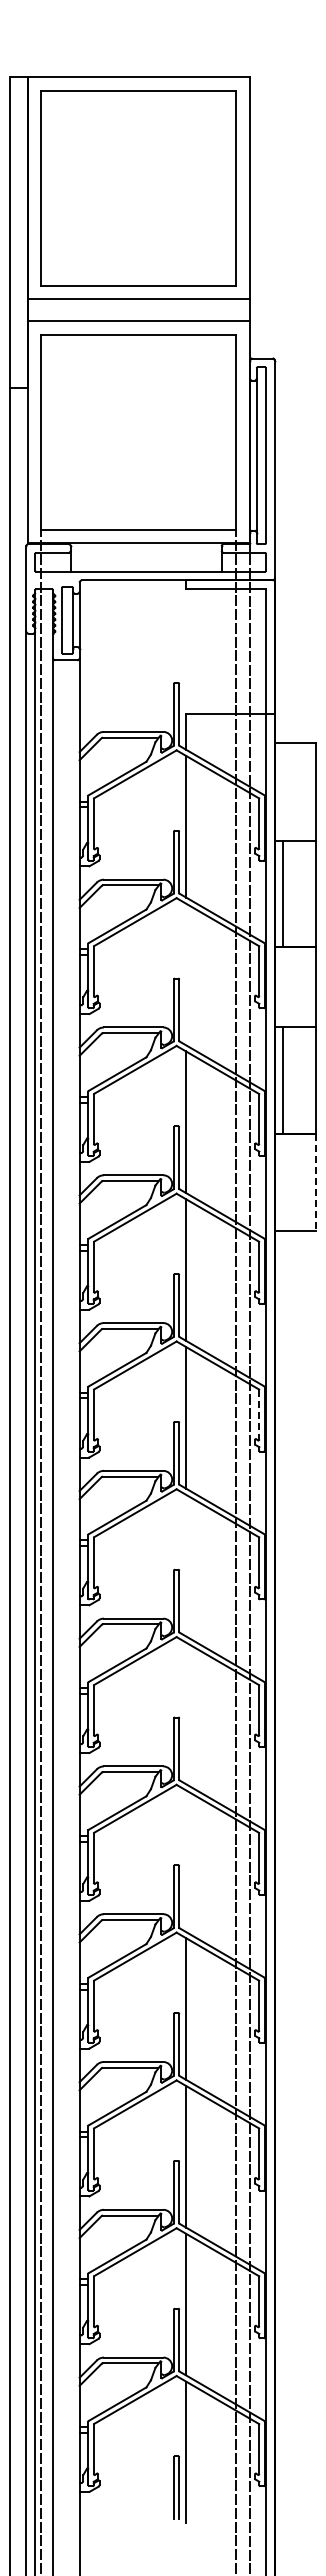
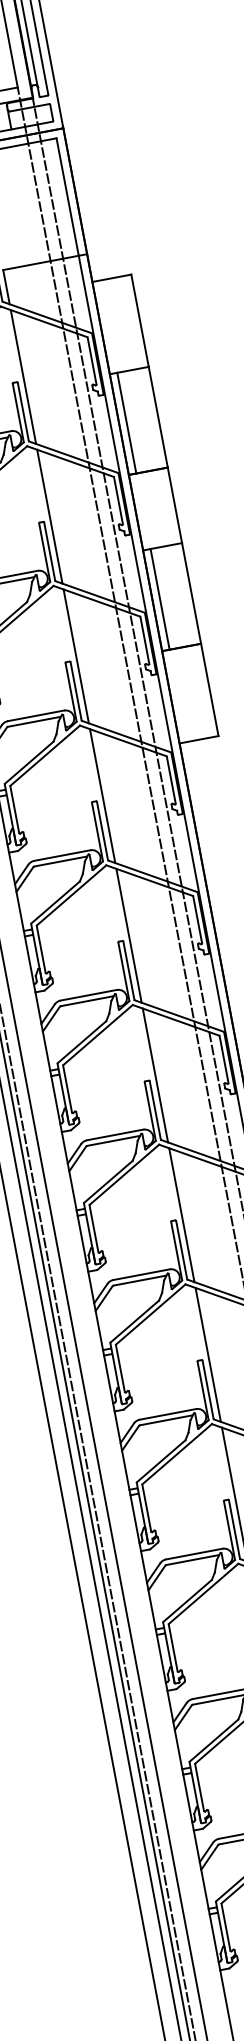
line: (186, 974) -> (50, 516), added
line: (316, 1182) -> (210, 690), dashed -> solid
line: (259, 1414) -> (197, 919), dashed -> solid
line: (186, 1565) -> (155, 1075), added
line: (186, 1713) -> (182, 1215), added
line: (186, 1861) -> (208, 1355), added

